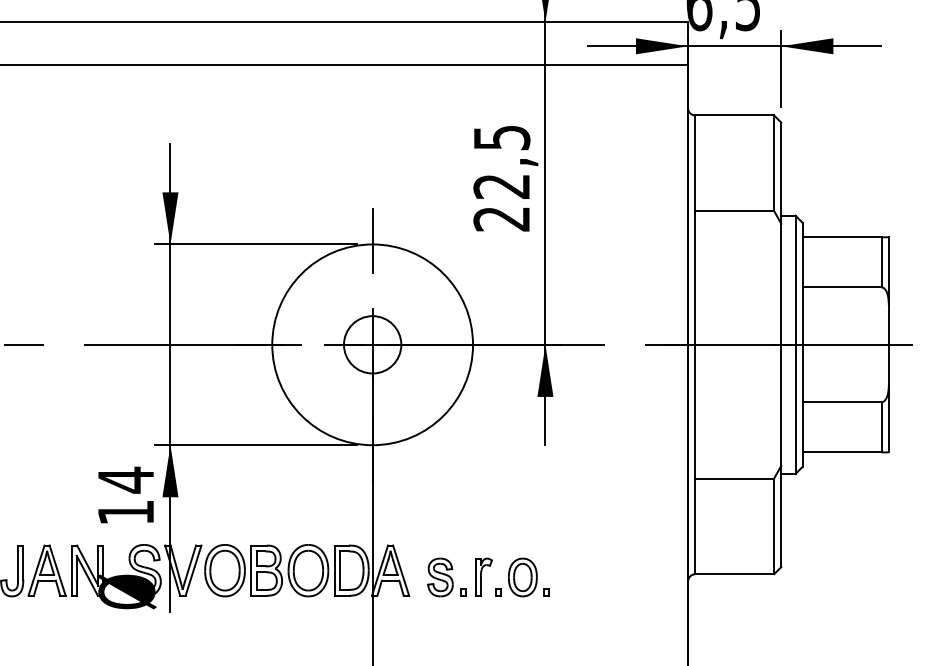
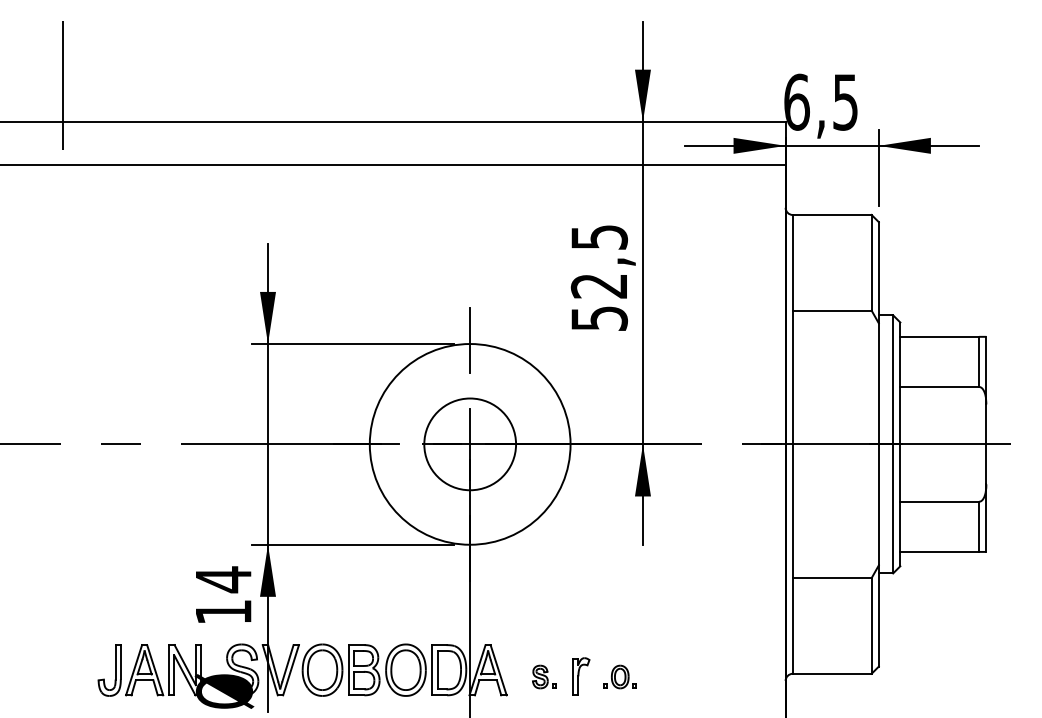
text: (500, 218) -> (598, 318), 22,5 -> 52,5
circle: (371, 344) -> (469, 444), size x1.6
part: (445, 576) -> (543, 676), size x0.6
part: (521, 576) -> (619, 676), size x0.6

